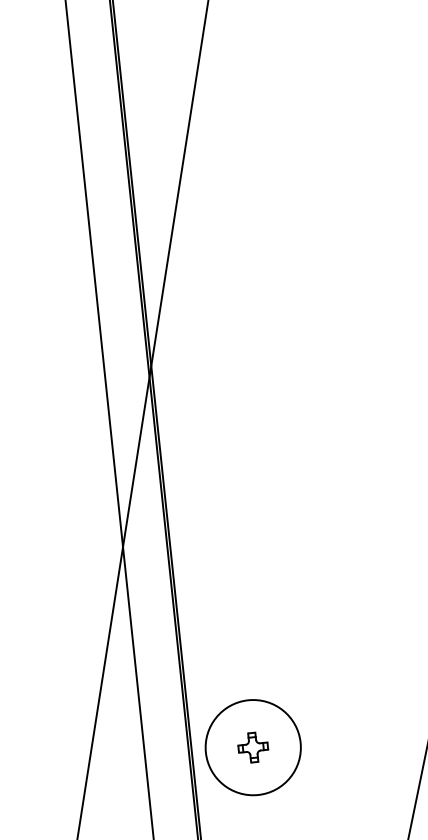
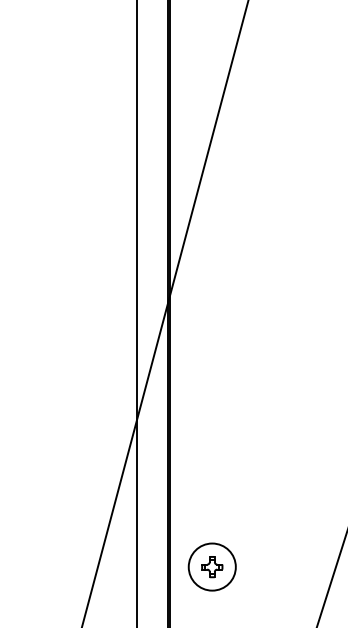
circle: (252, 746) -> (211, 566), size x0.71

